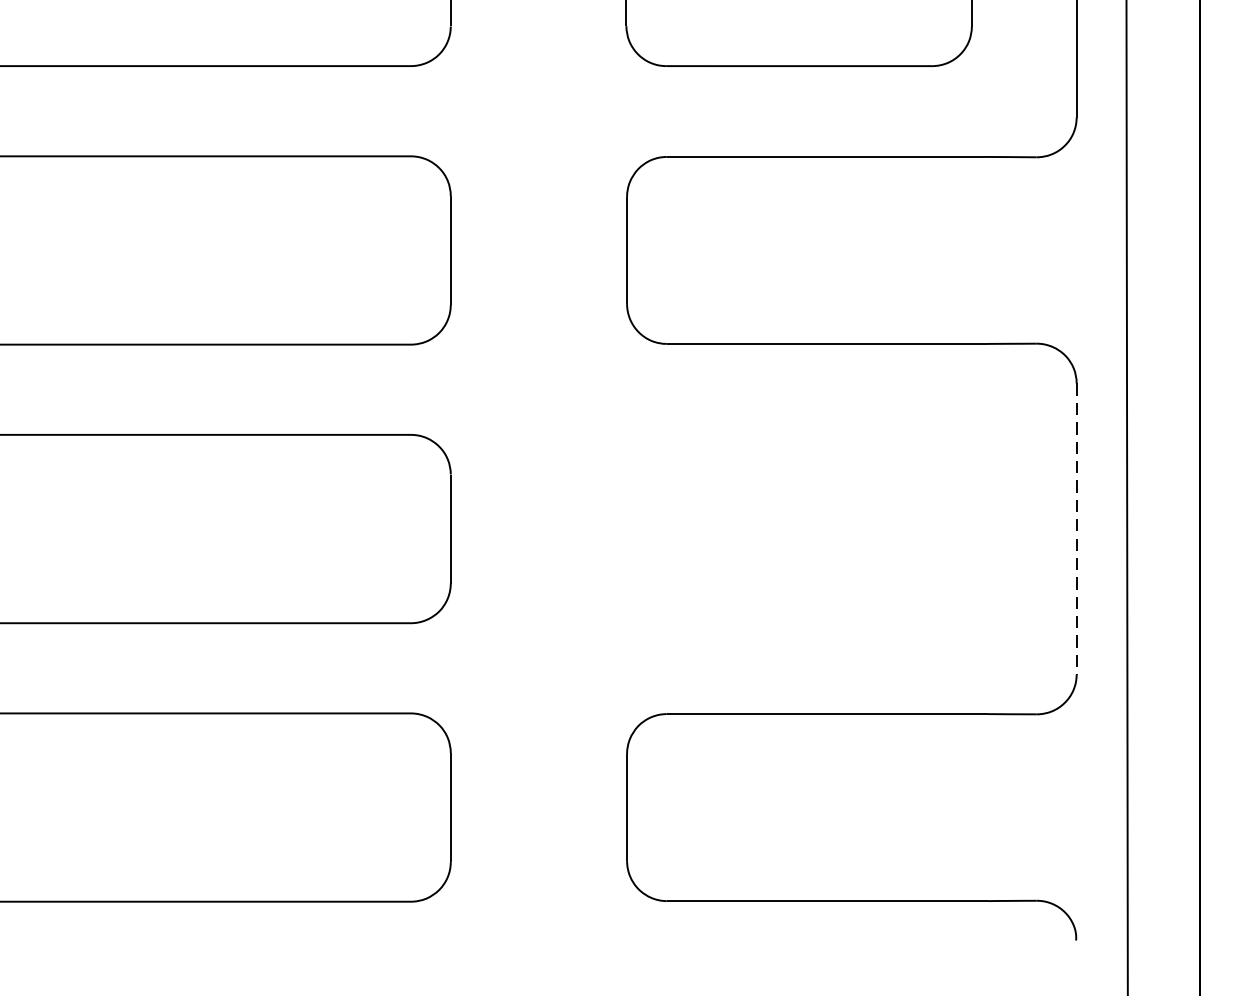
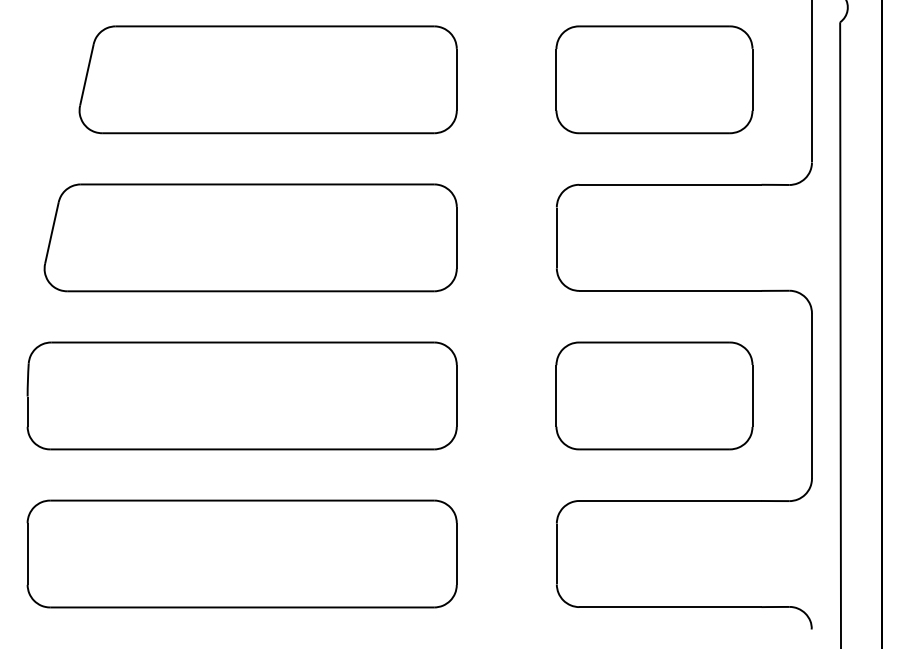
part: (799, 528) -> (654, 395), added
line: (1075, 528) -> (811, 395), dashed -> solid

